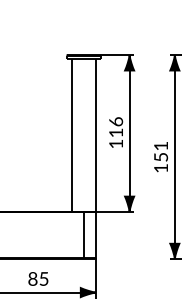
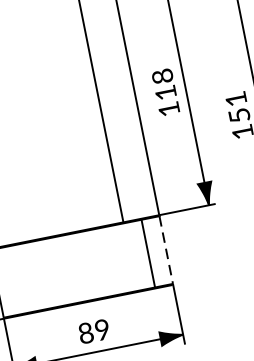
text: (115, 121) -> (161, 76), 116 -> 118
line: (95, 235) -> (165, 250), solid -> dashed
text: (43, 278) -> (101, 329), 85 -> 89

